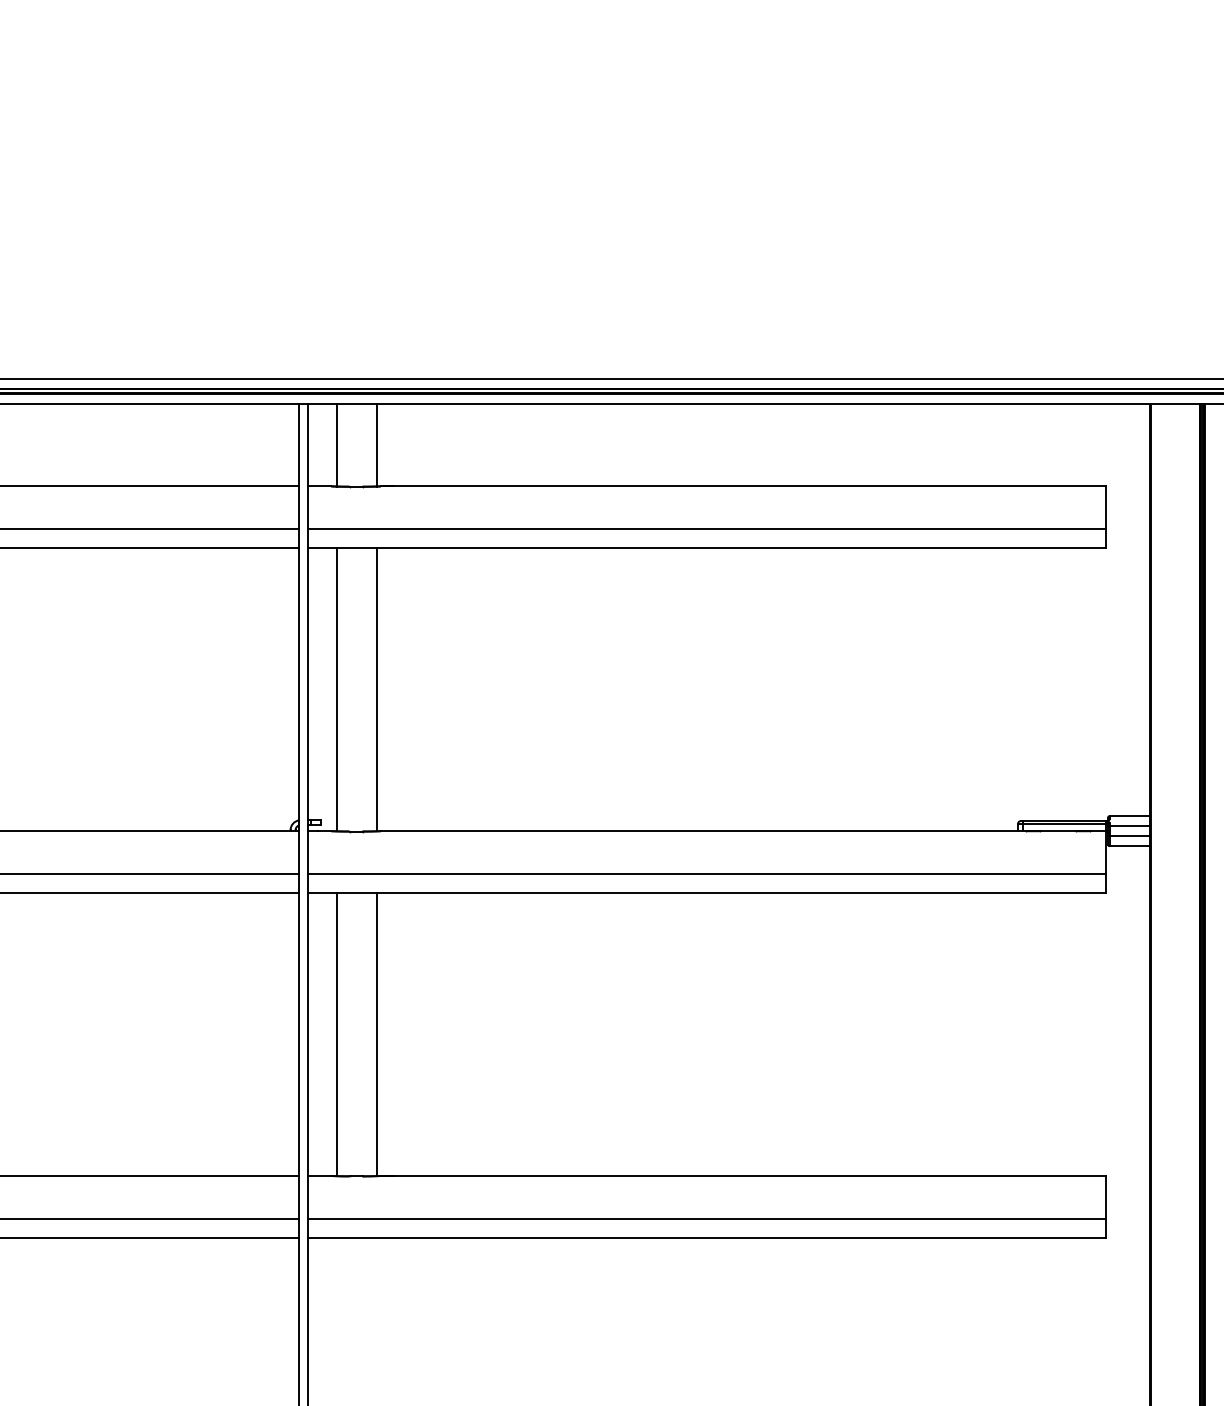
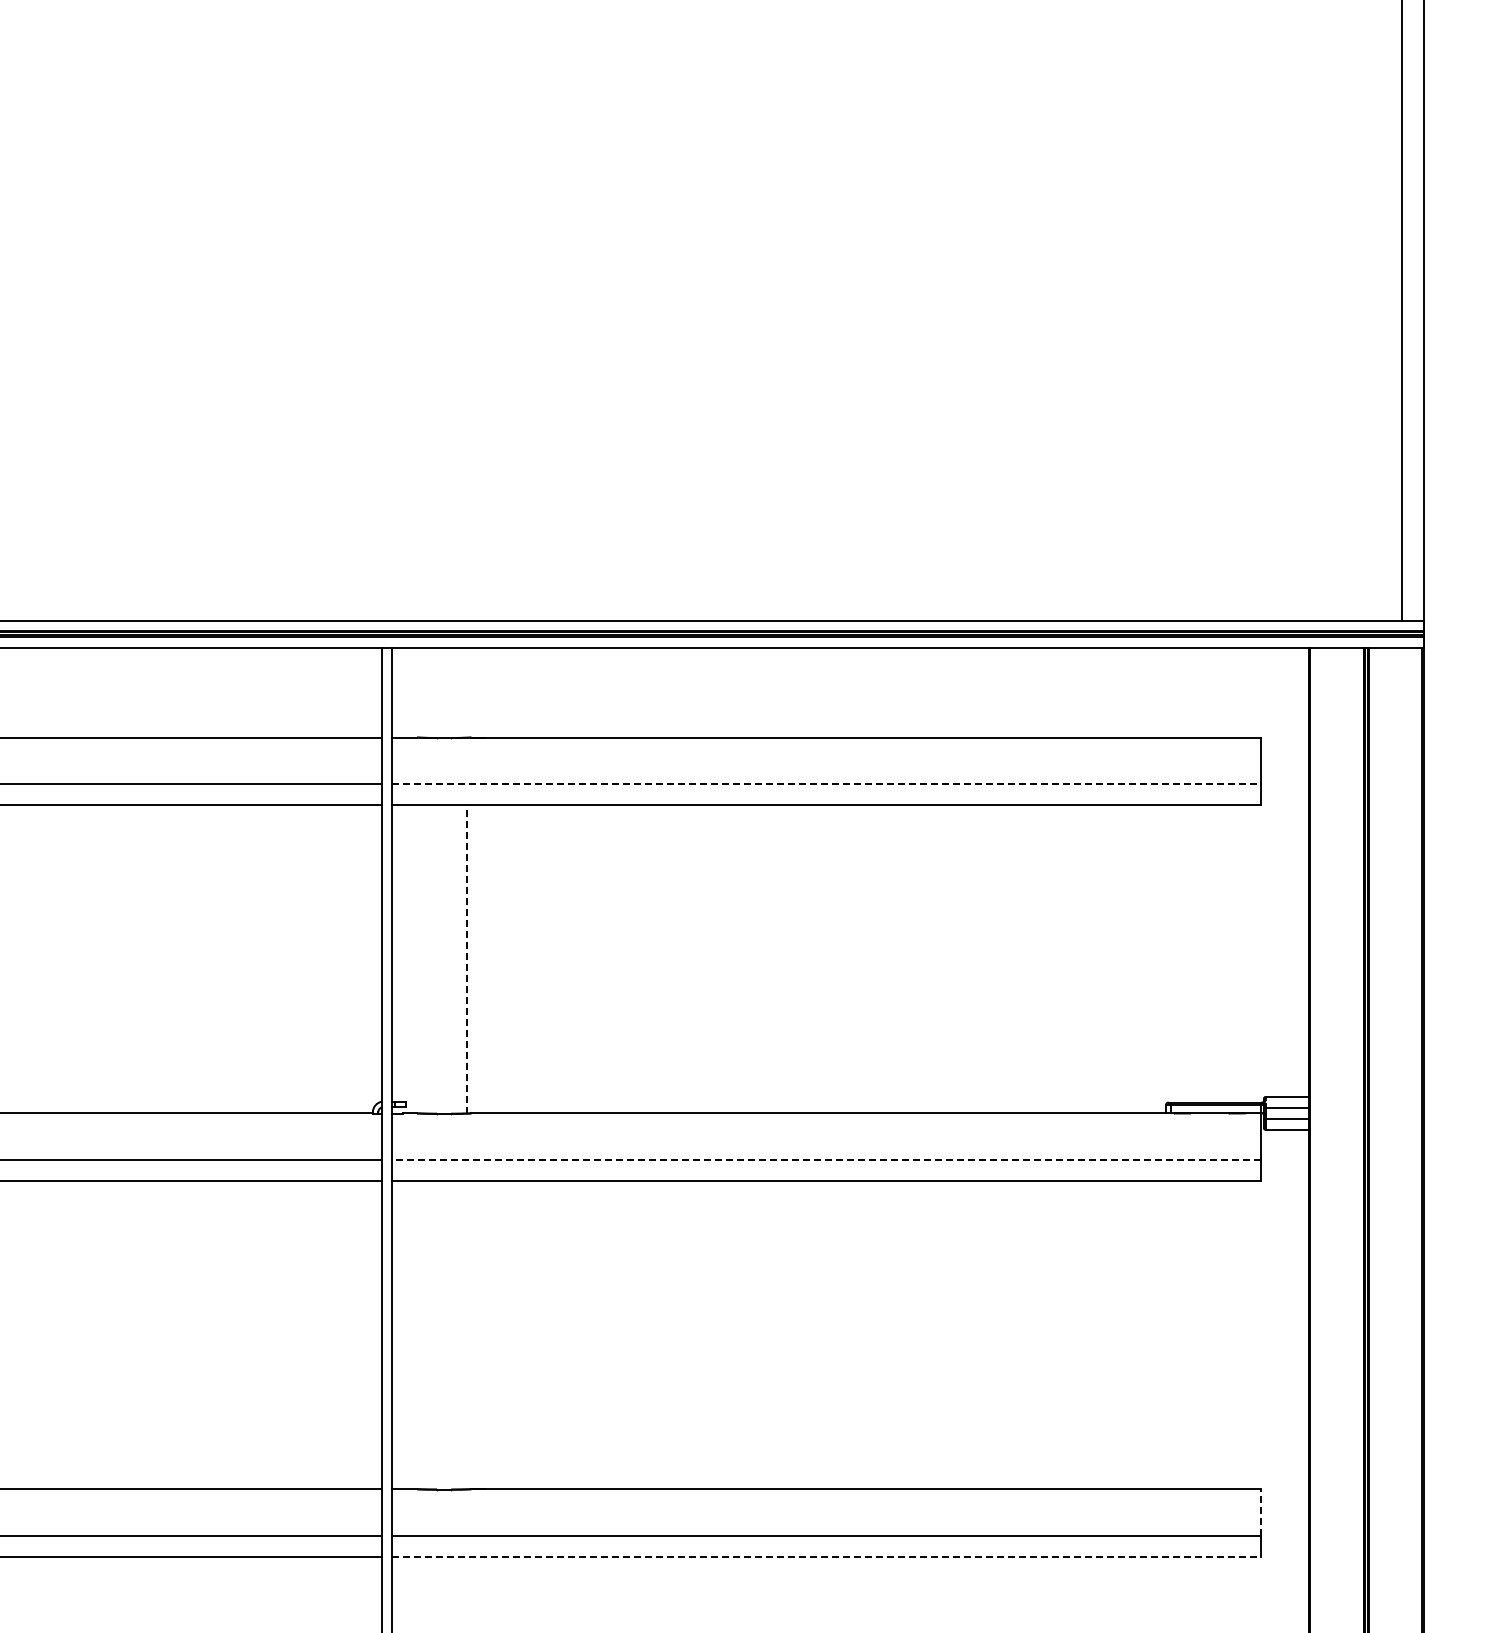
line: (336, 444) -> (422, 692), removed
line: (376, 444) -> (466, 692), removed
line: (706, 529) -> (826, 784), solid -> dashed
line: (336, 689) -> (422, 959), removed
line: (376, 689) -> (466, 958), solid -> dashed
line: (706, 874) -> (826, 1160), solid -> dashed
line: (336, 1034) -> (422, 1334), removed
line: (376, 1034) -> (466, 1334), removed
line: (1105, 1197) -> (1261, 1512), solid -> dashed
line: (706, 1237) -> (826, 1556), solid -> dashed

